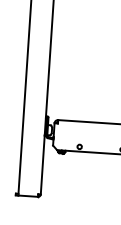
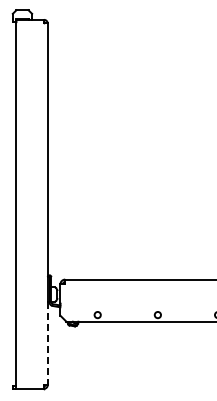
line: (42, 165) -> (47, 344), solid -> dashed

